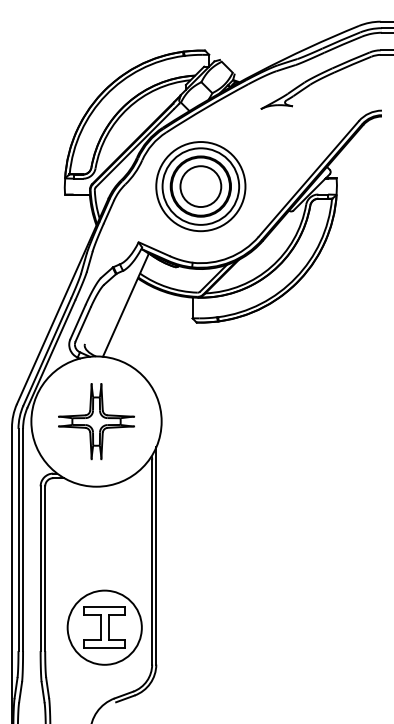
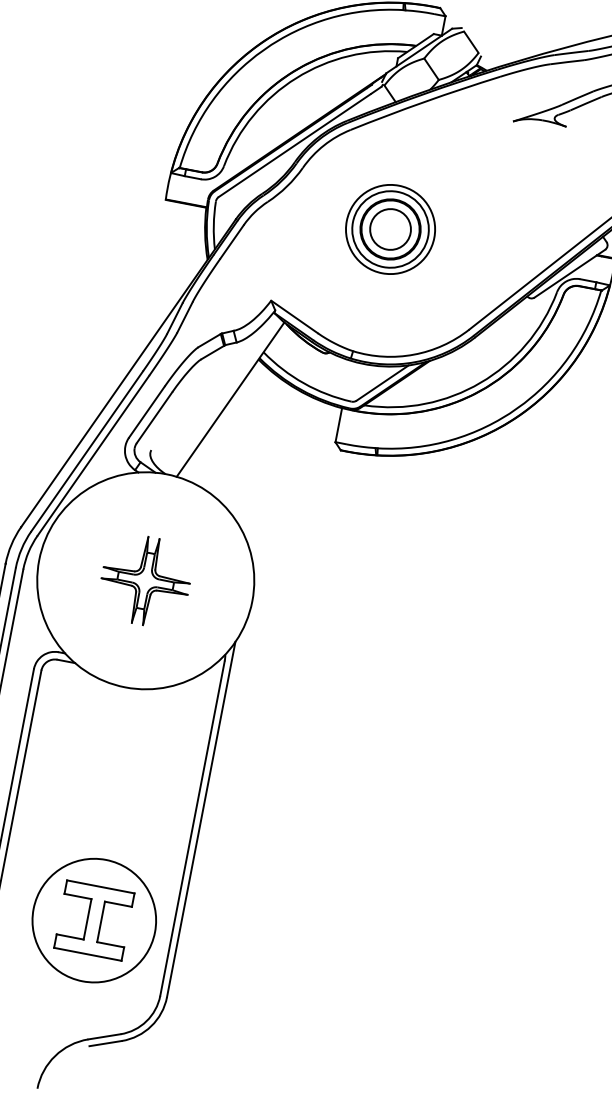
part: (200, 186) -> (389, 228), size x0.6
part: (96, 421) -> (145, 580), size x0.7

